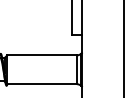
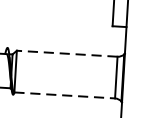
line: (42, 55) -> (67, 53), solid -> dashed
line: (42, 84) -> (65, 95), solid -> dashed

